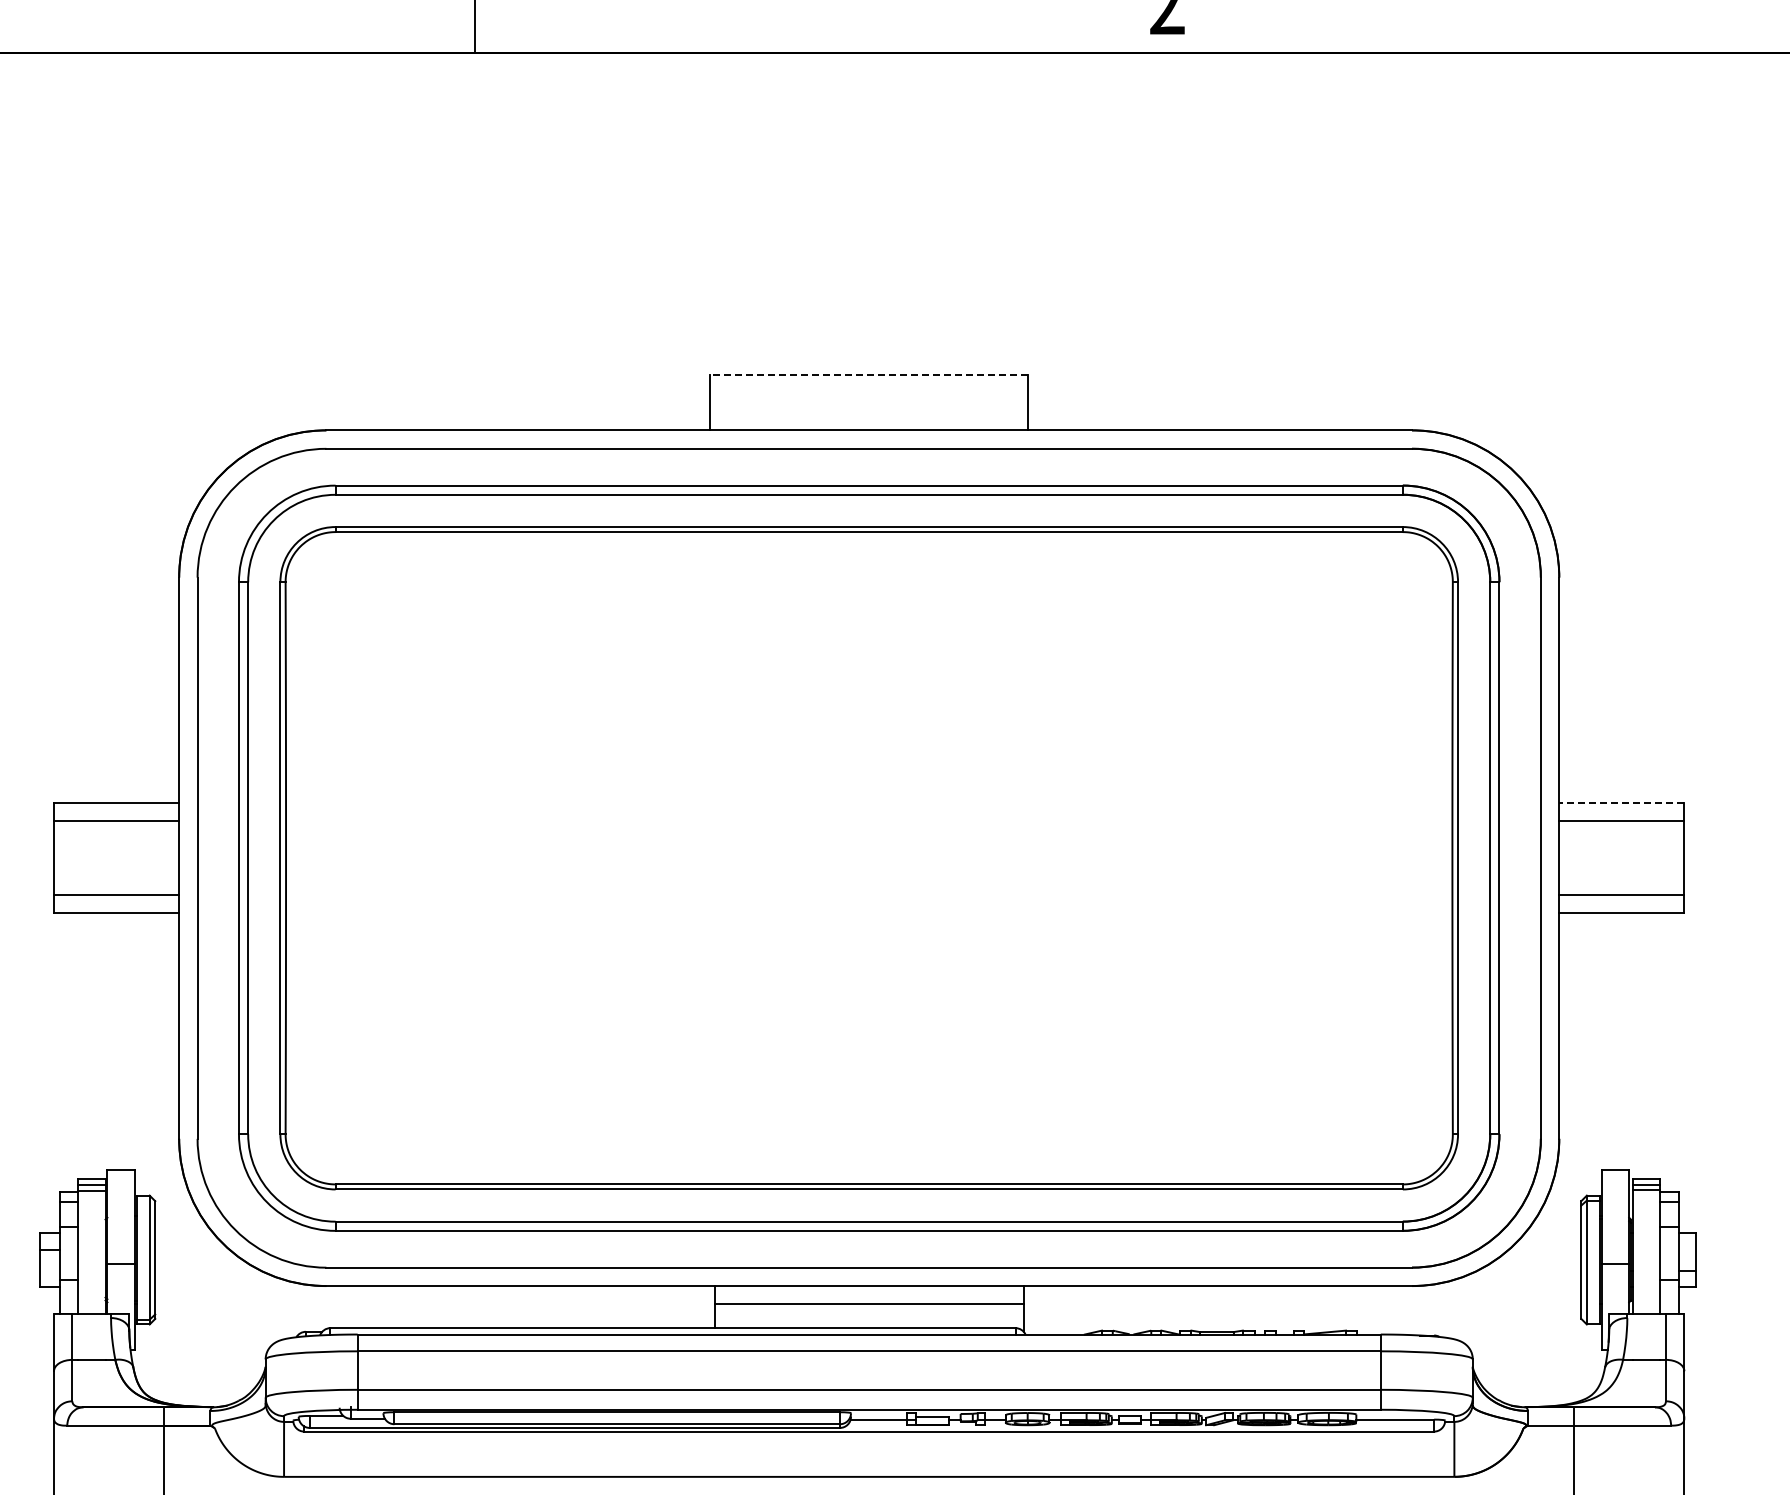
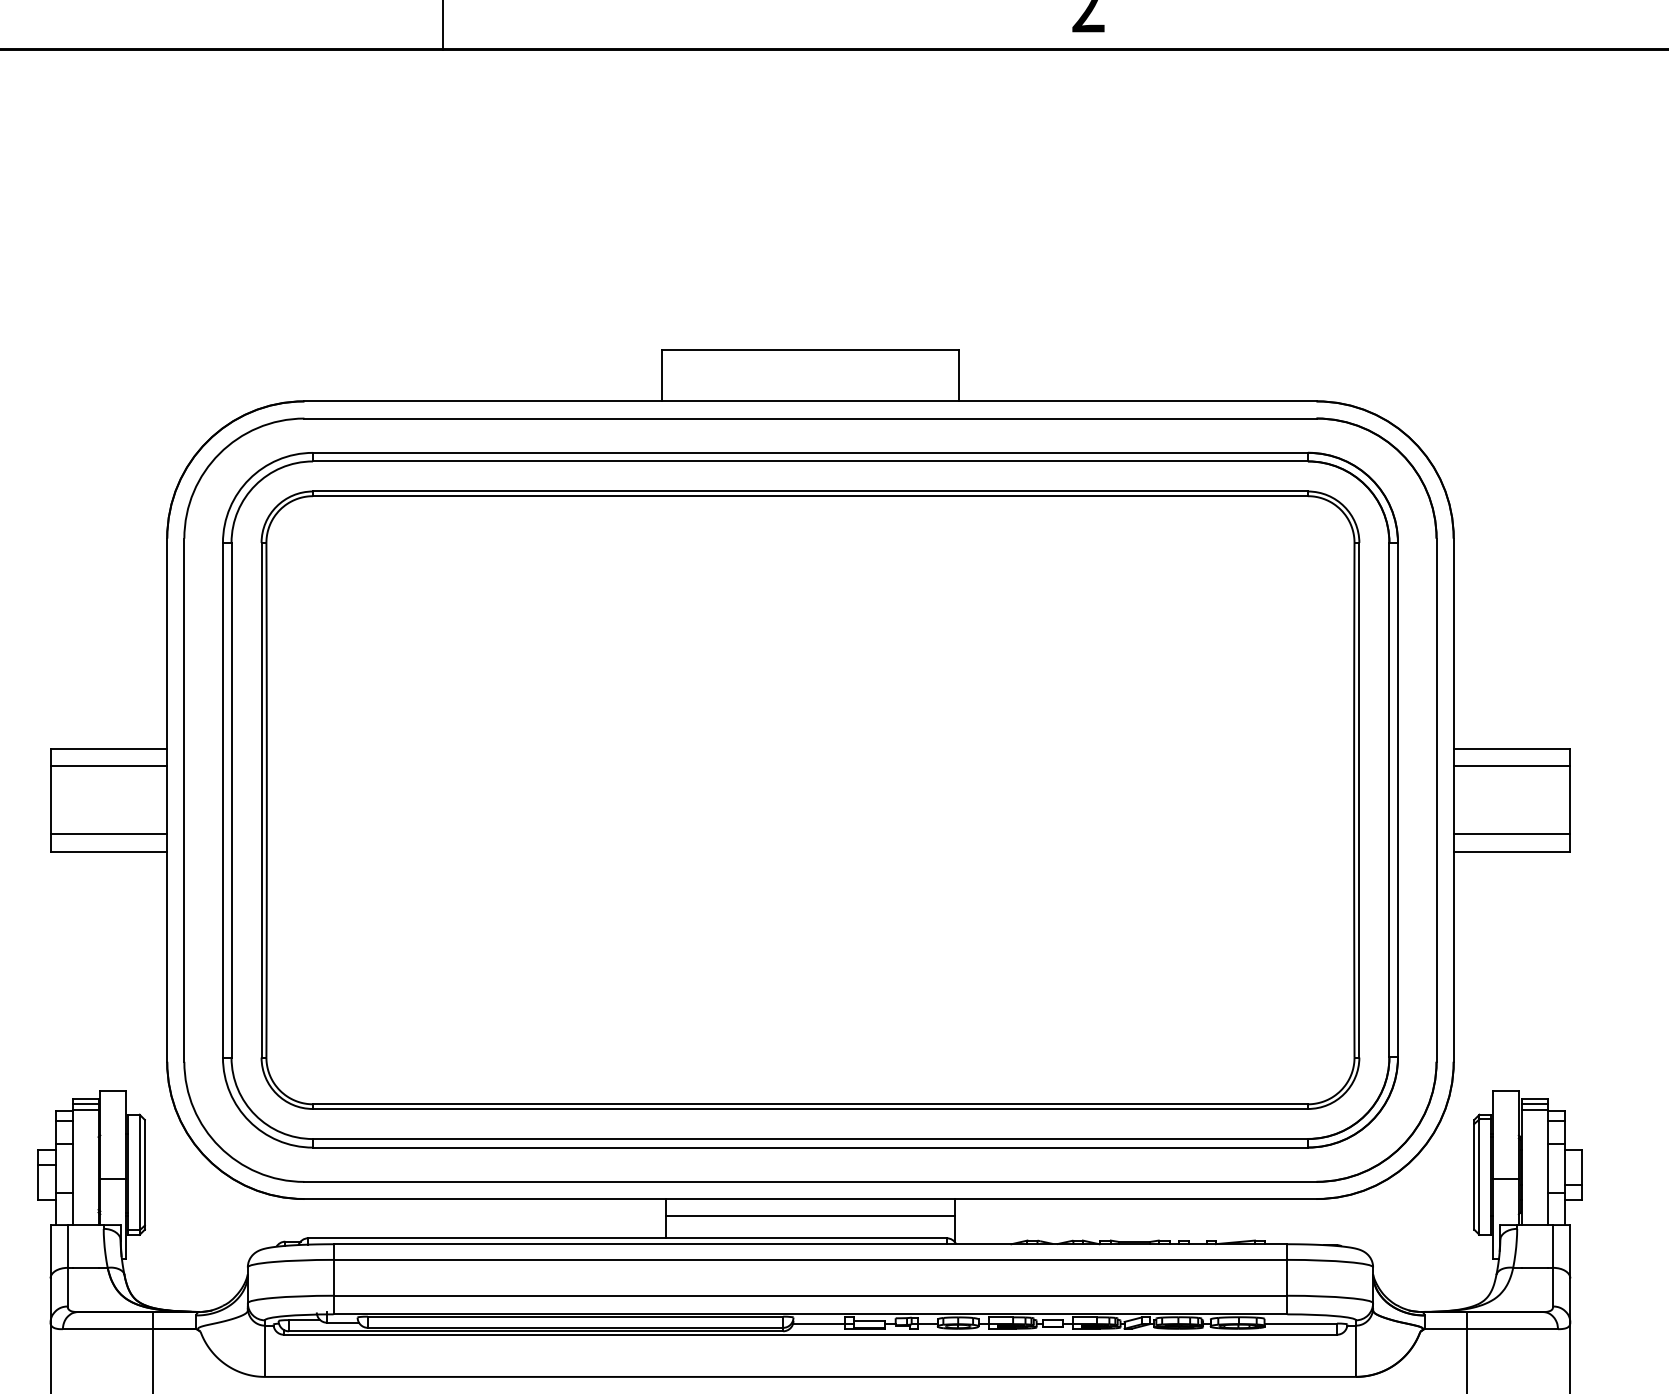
line: (868, 375) -> (809, 350), dashed -> solid
line: (1621, 802) -> (1511, 748), dashed -> solid

